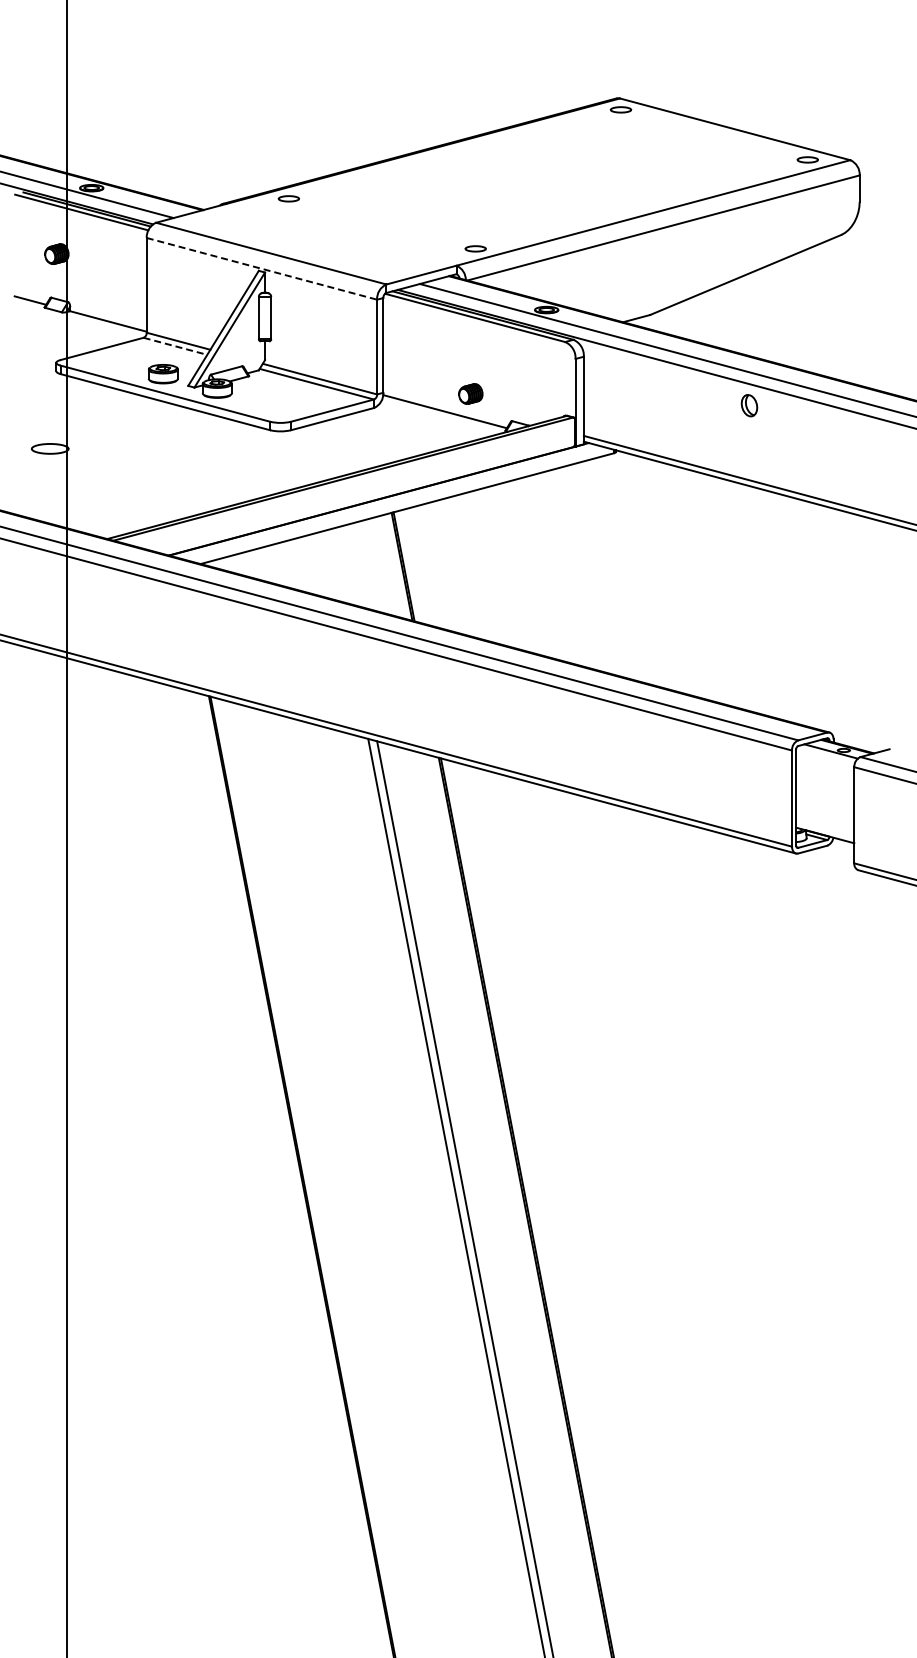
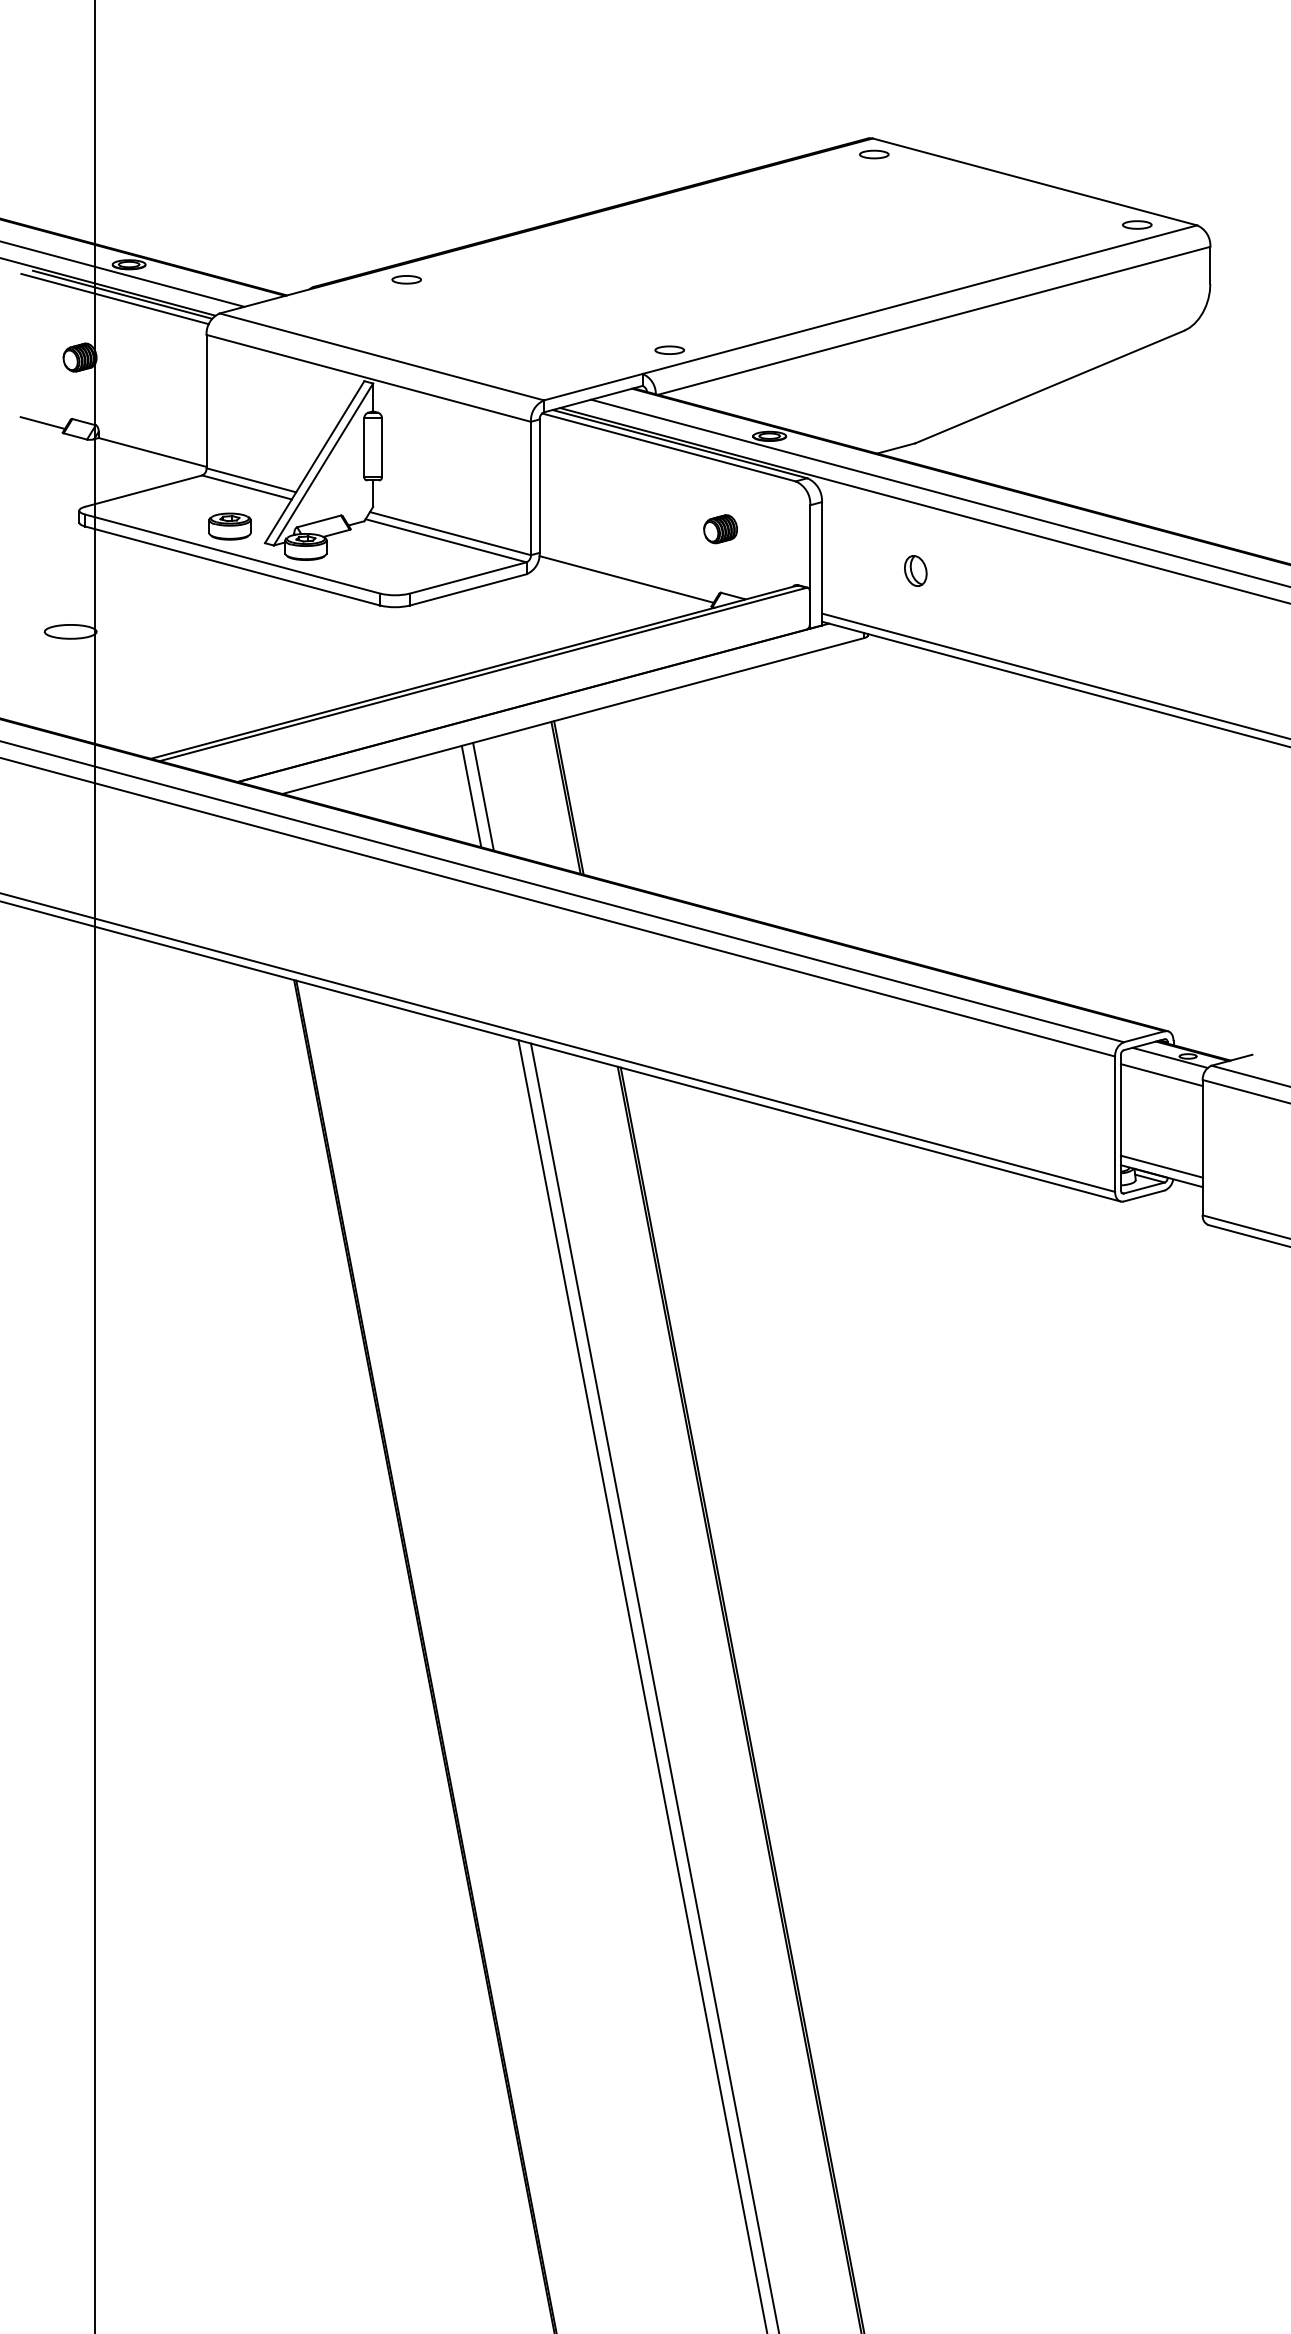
line: (262, 268) -> (369, 377), dashed -> solid
line: (175, 346) -> (247, 487), dashed -> solid
part: (470, 393) -> (720, 528), moved
part: (749, 405) -> (915, 570), moved
line: (334, 565) -> (470, 796), added
line: (343, 565) -> (483, 796), added
line: (825, 763) -> (1162, 1074), added
line: (825, 828) -> (1162, 1166), added

